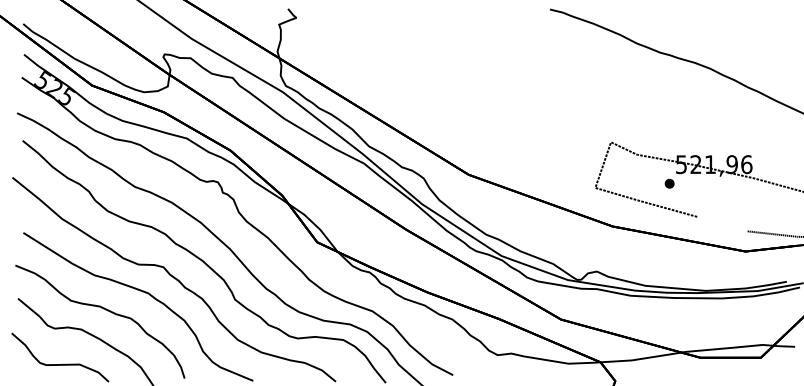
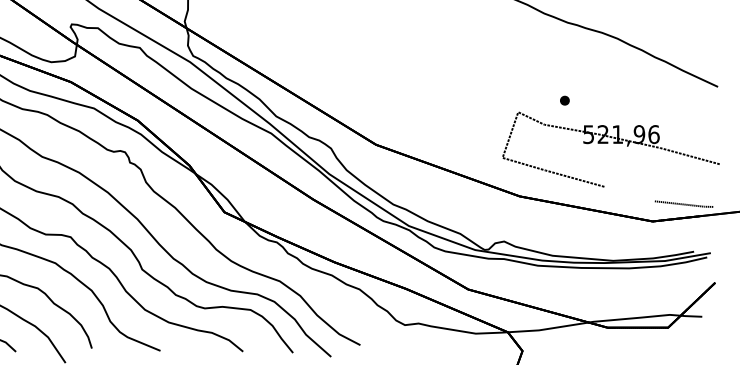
part: (669, 183) -> (564, 100), moved

